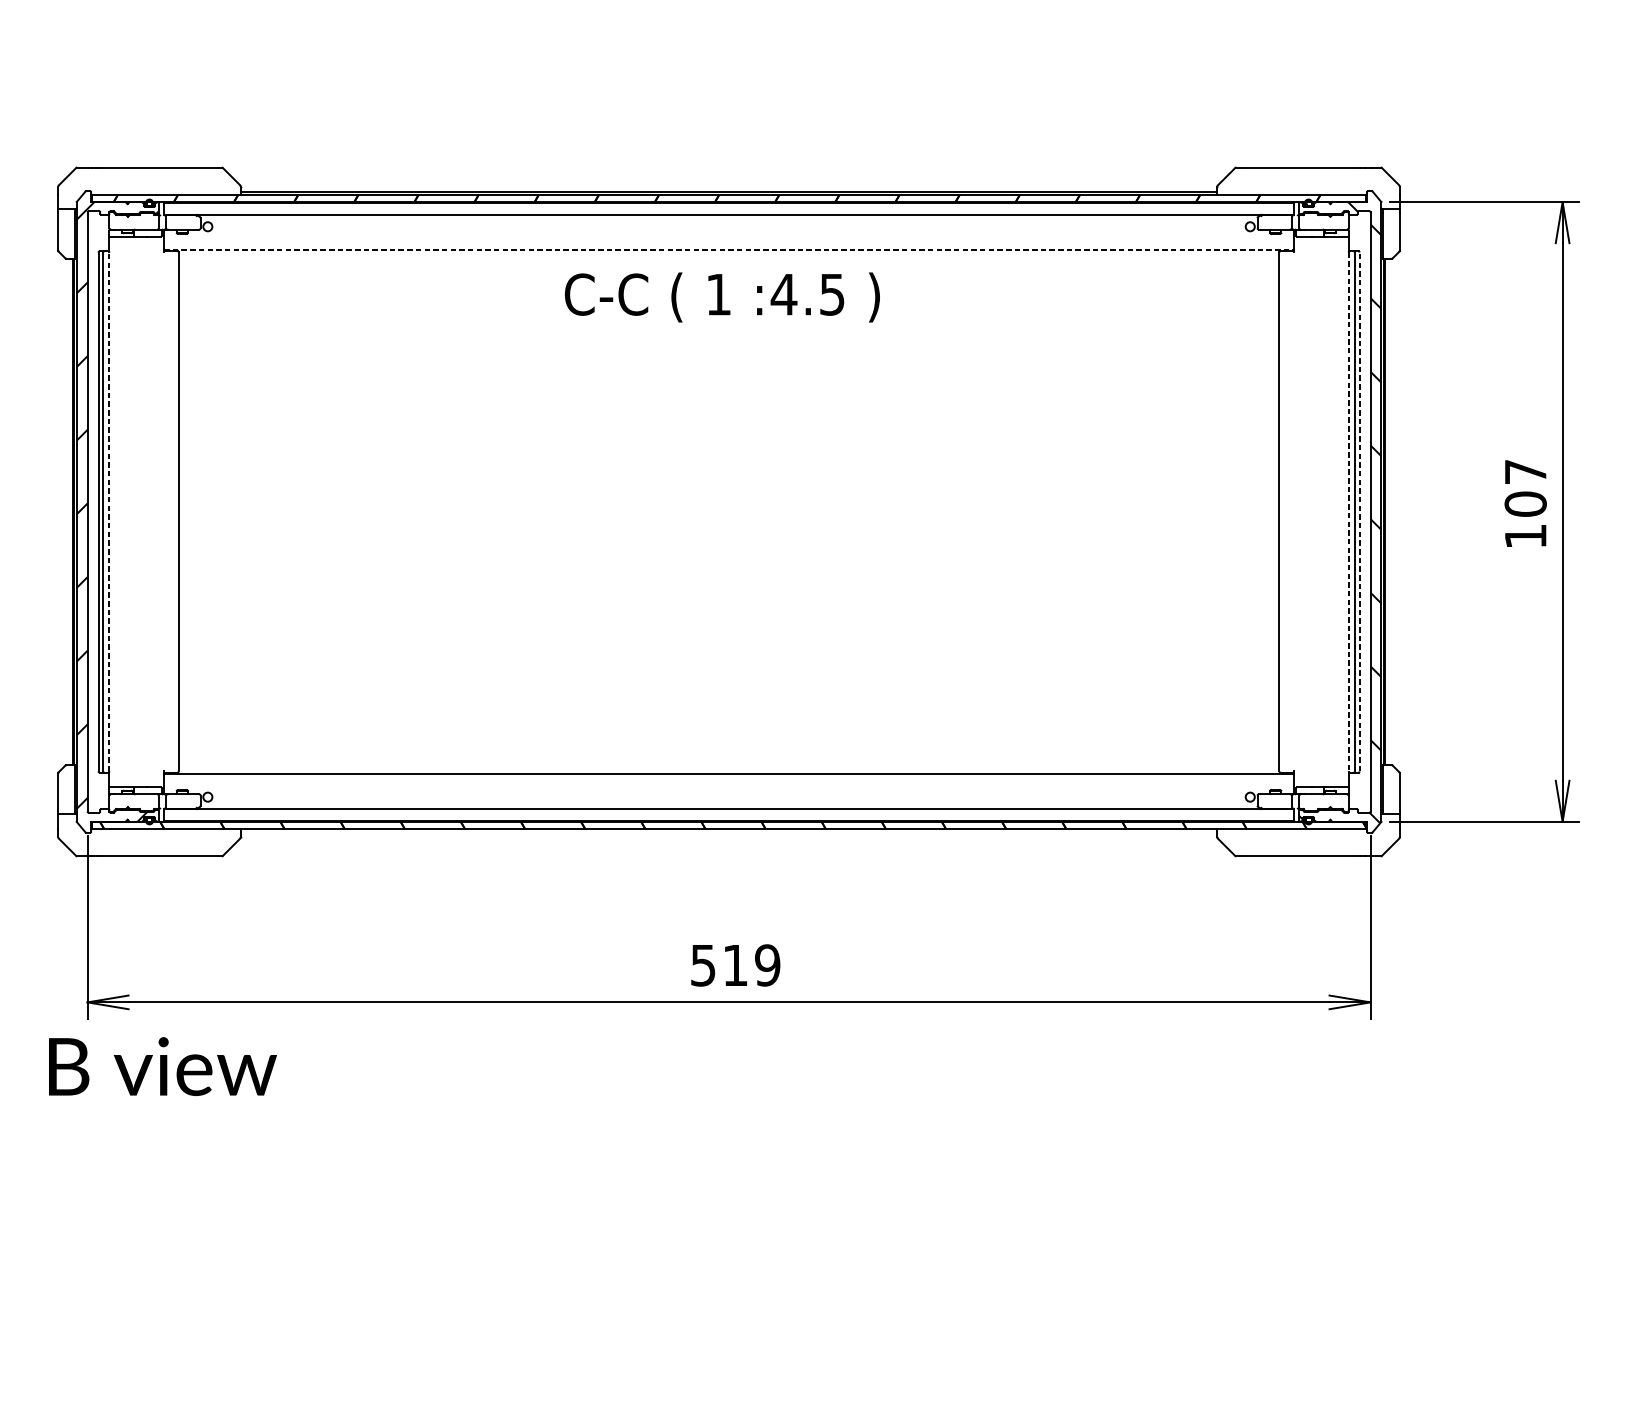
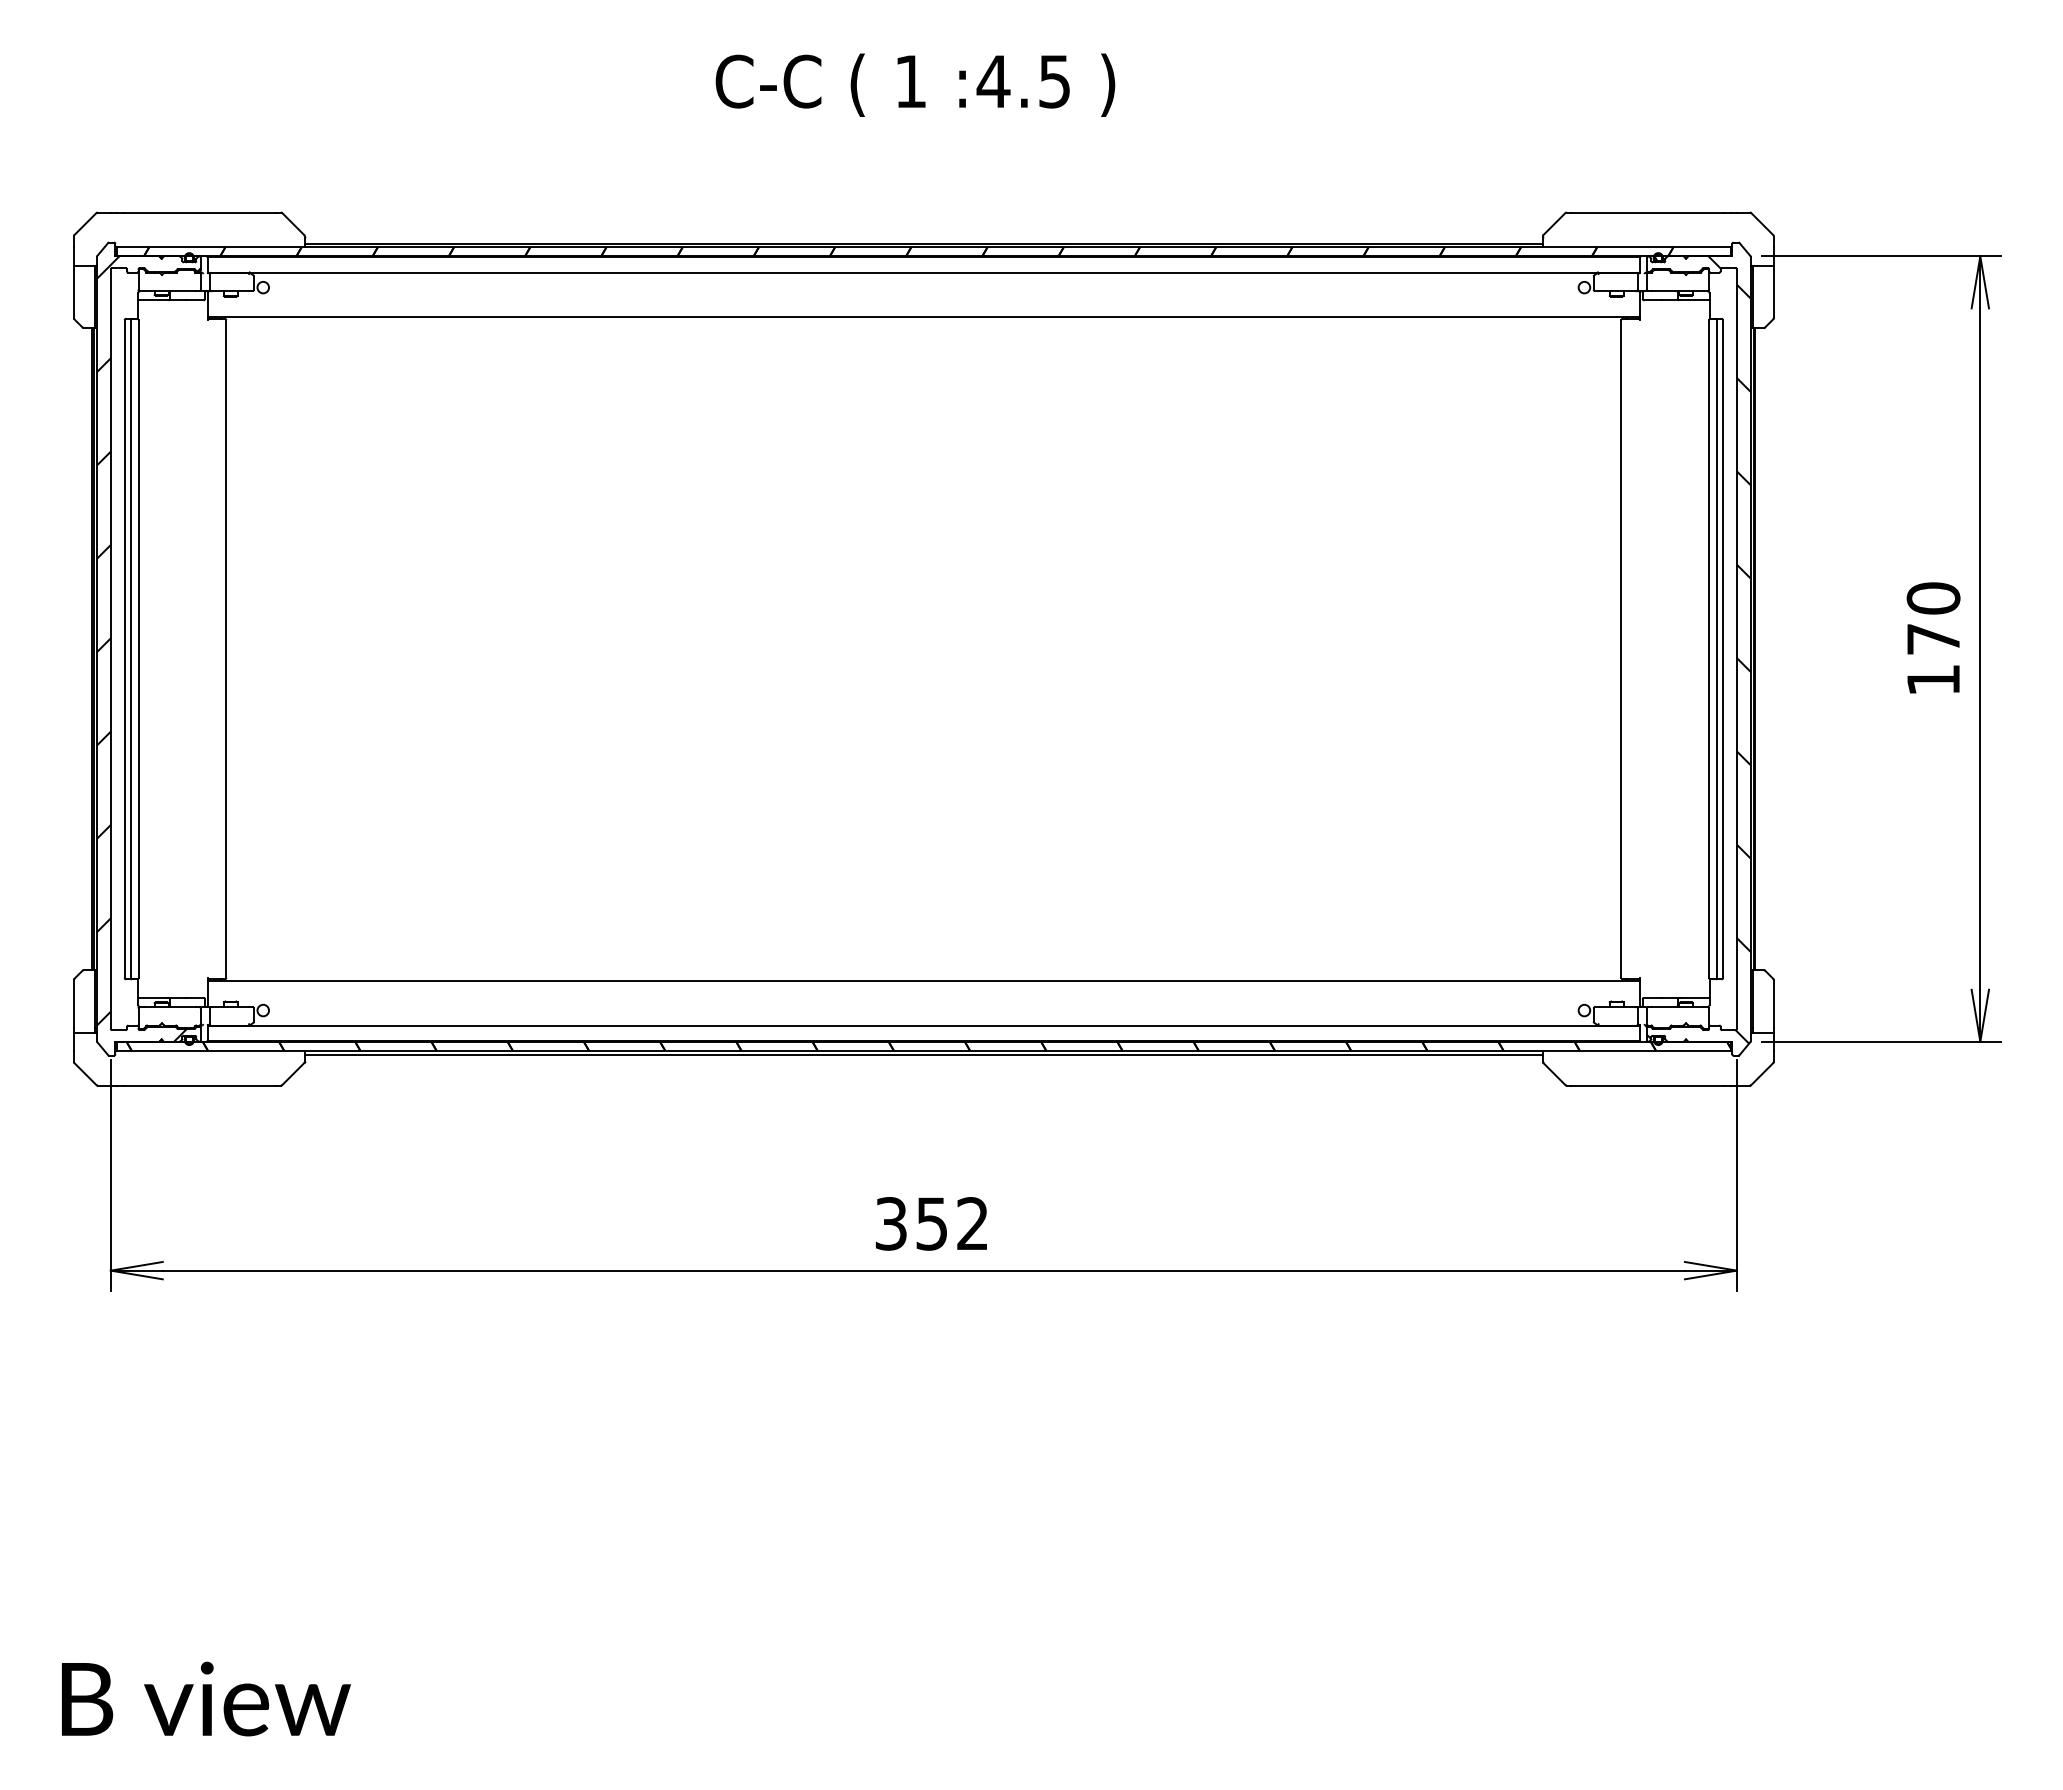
line: (729, 250) -> (924, 317), dashed -> solid
text: (722, 296) -> (915, 84), moved
text: (1525, 487) -> (1933, 618), 107 -> 170
line: (109, 512) -> (138, 649), dashed -> solid
line: (1348, 512) -> (1709, 649), dashed -> solid
line: (1359, 512) -> (1723, 649), dashed -> solid
line: (728, 831) -> (923, 1054), added
text: (735, 965) -> (932, 1223), 519 -> 352
text: (163, 1066) -> (206, 1698), moved

